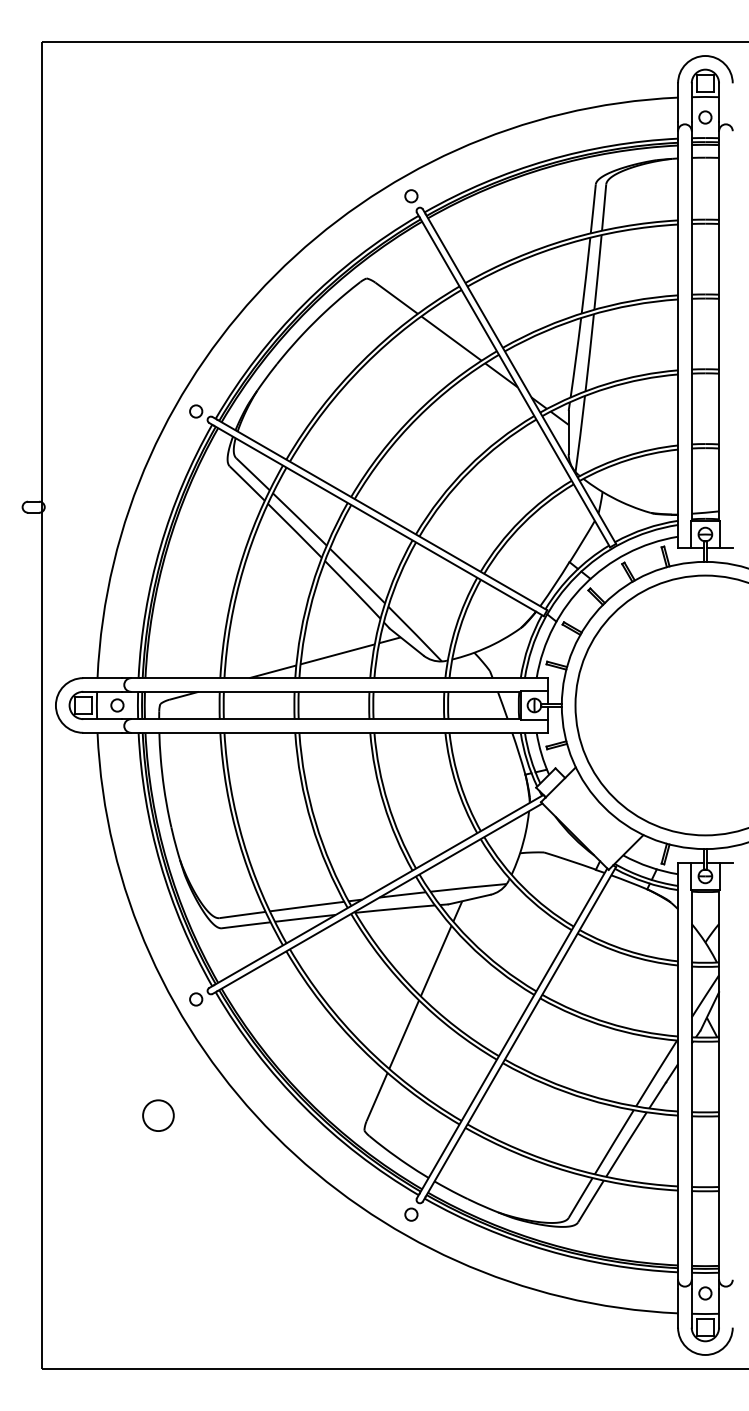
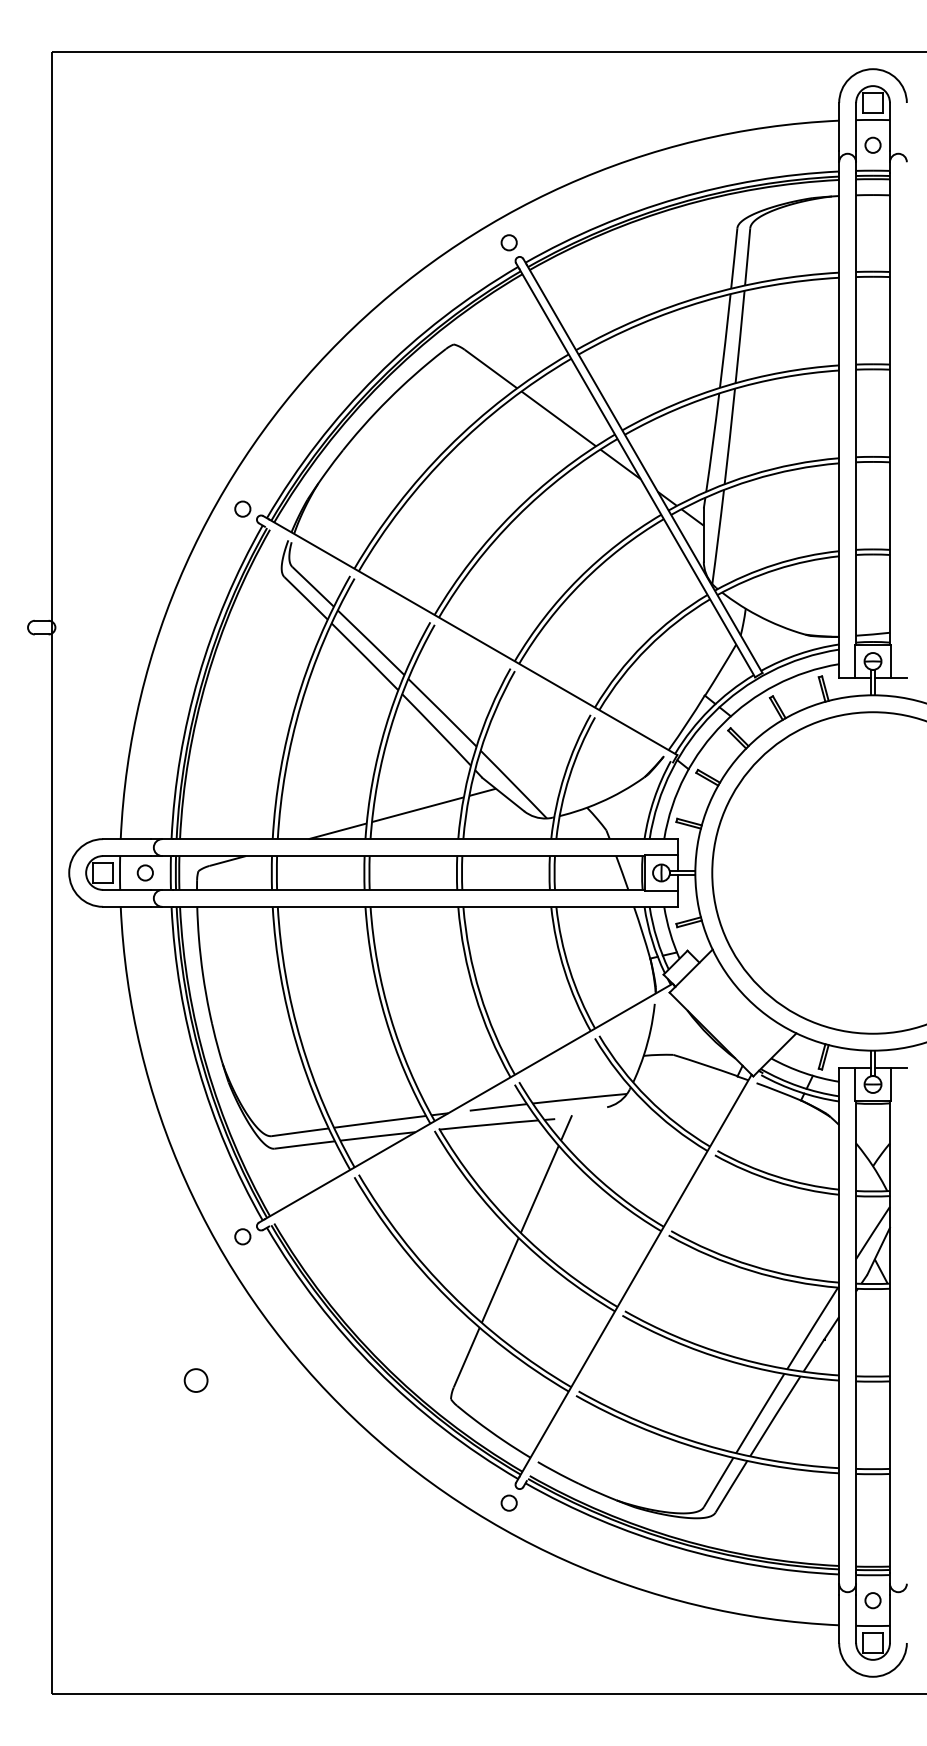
line: (378, 520) -> (468, 644), removed
line: (379, 897) -> (469, 1110), removed
line: (469, 899) -> (581, 1113), removed
line: (520, 1031) -> (644, 1276), removed
circle: (158, 1115) -> (196, 1380), size x0.6

